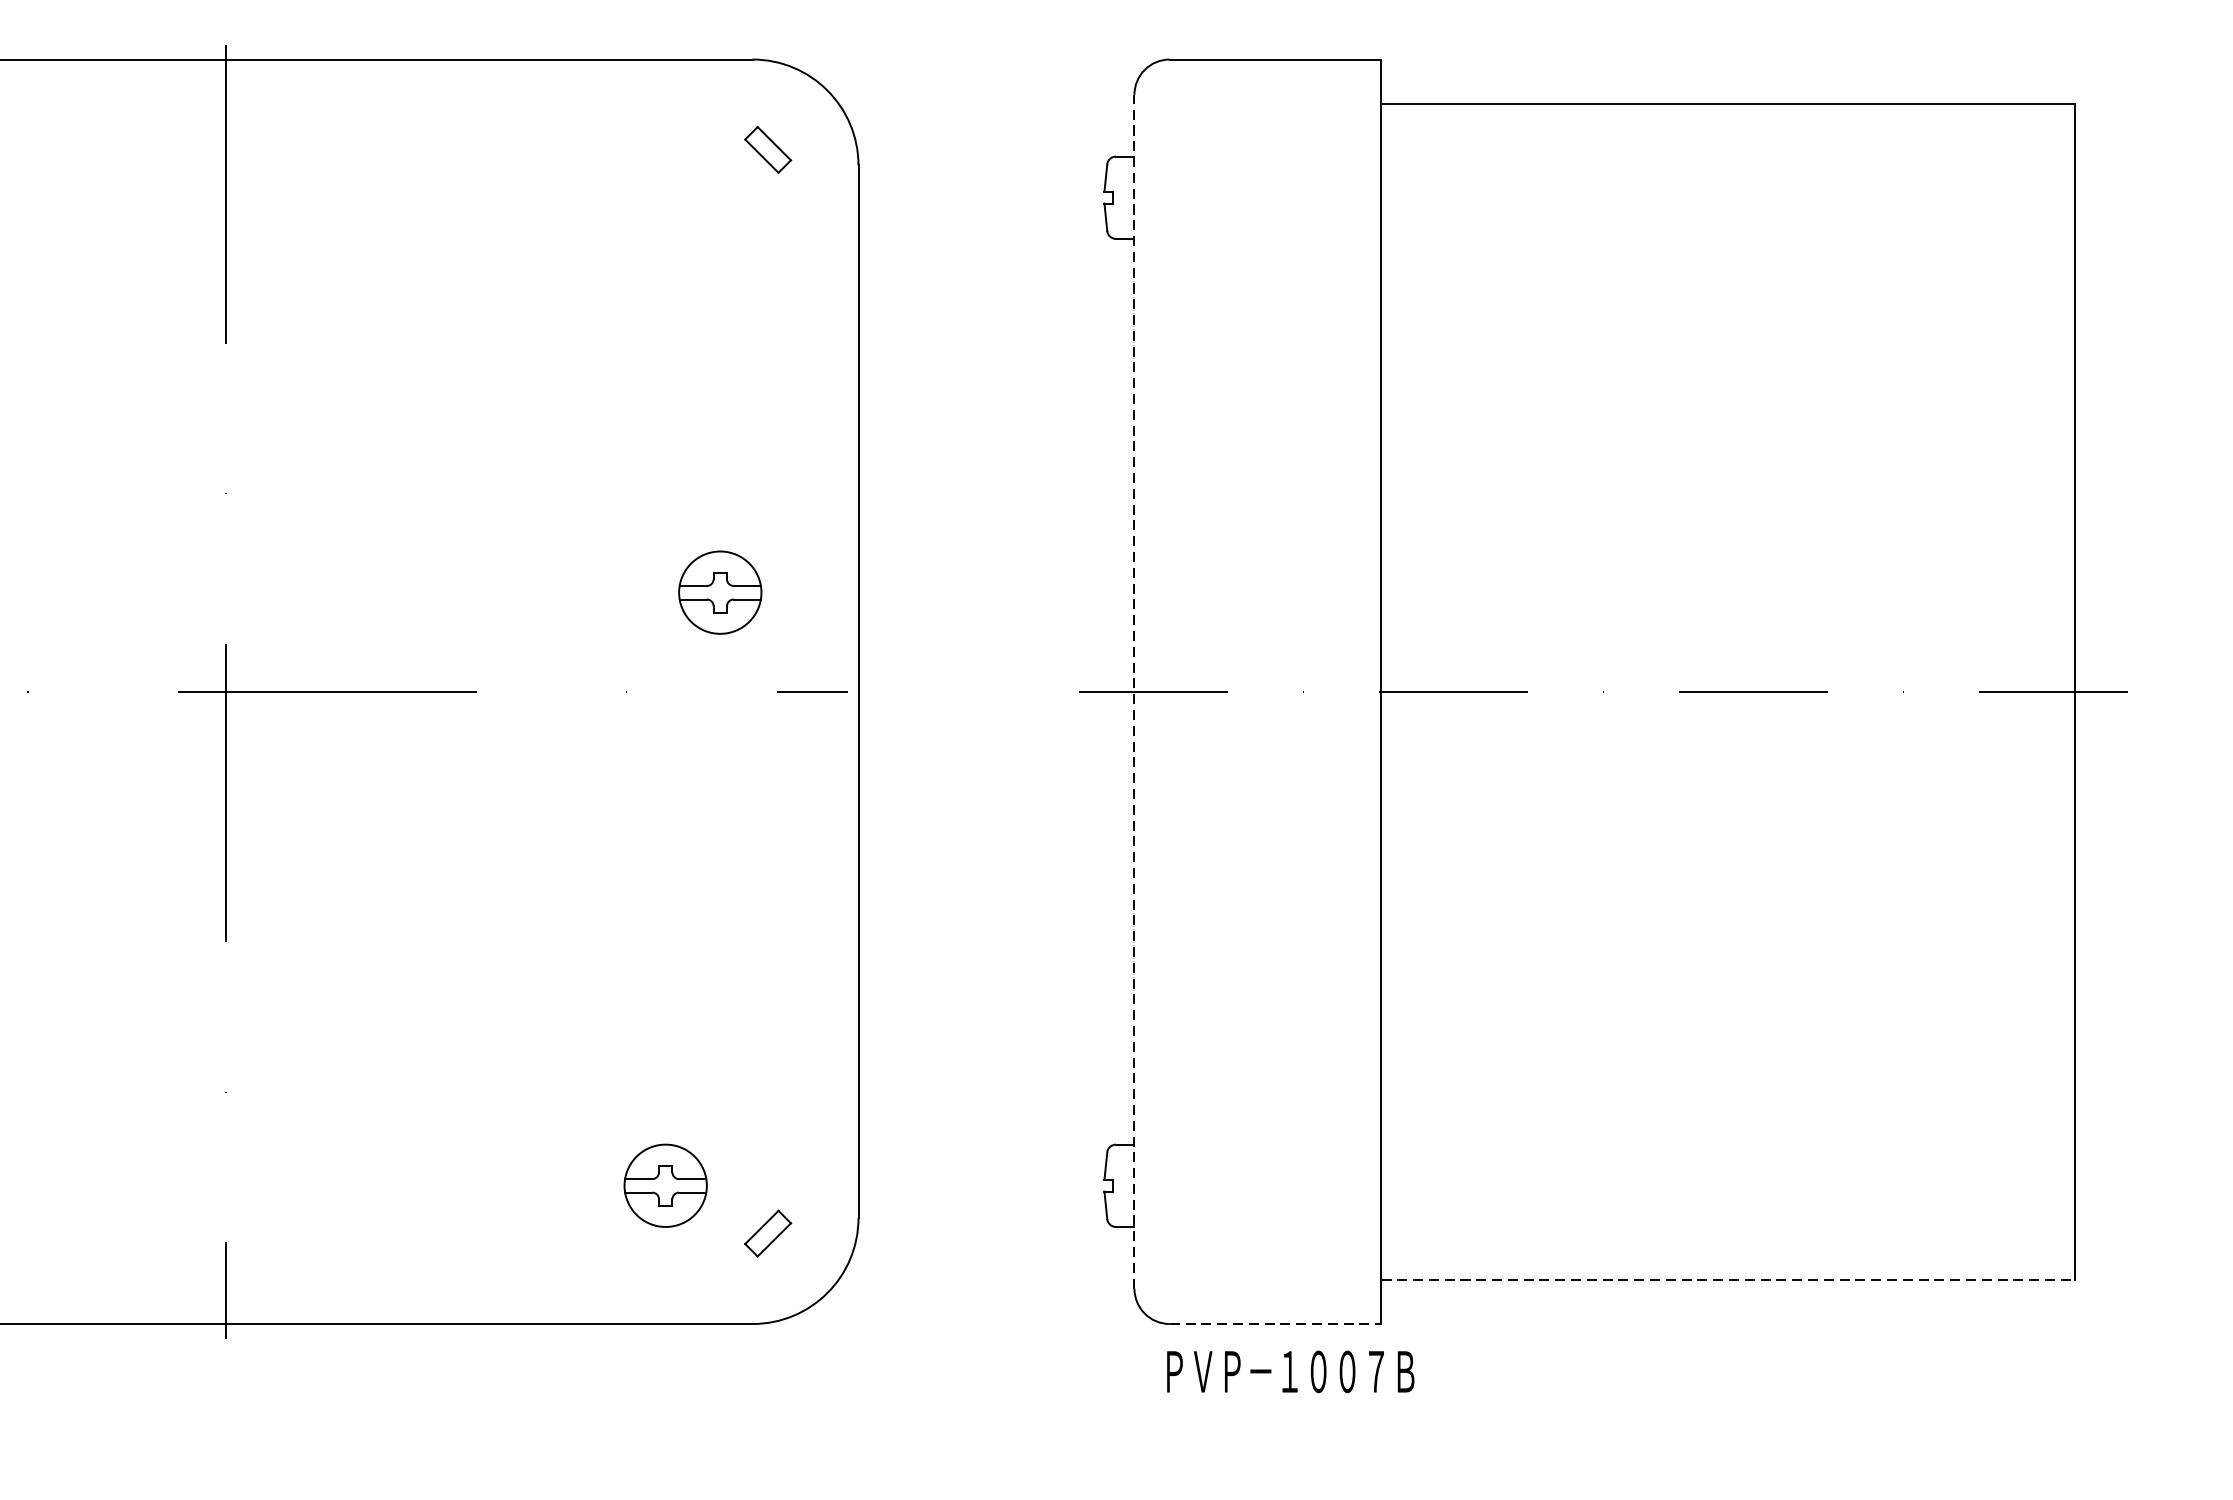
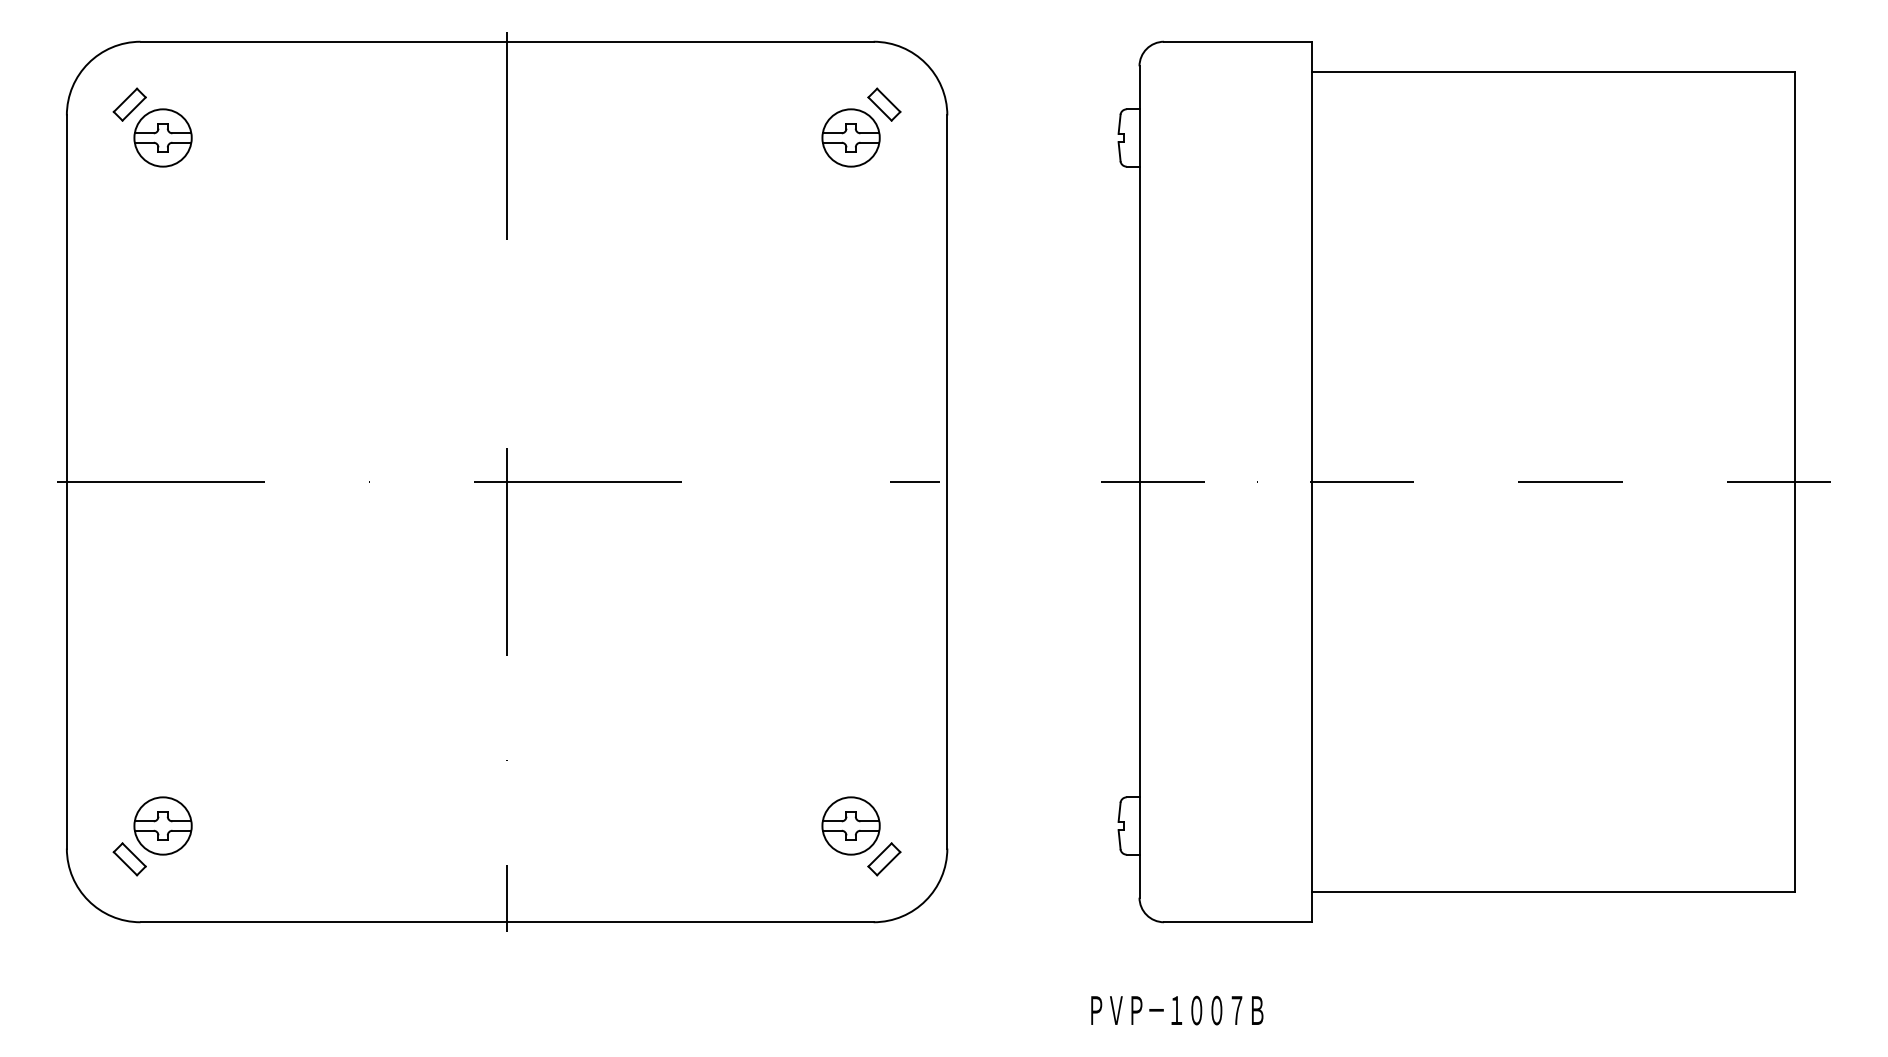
part: (719, 591) -> (850, 137), moved
line: (1134, 692) -> (1139, 482), dashed -> solid
part: (664, 1185) -> (850, 825), moved
line: (1728, 1279) -> (1553, 891), dashed -> solid
line: (1275, 1324) -> (1237, 922), dashed -> solid
text: (1290, 1371) -> (1177, 1010), moved

